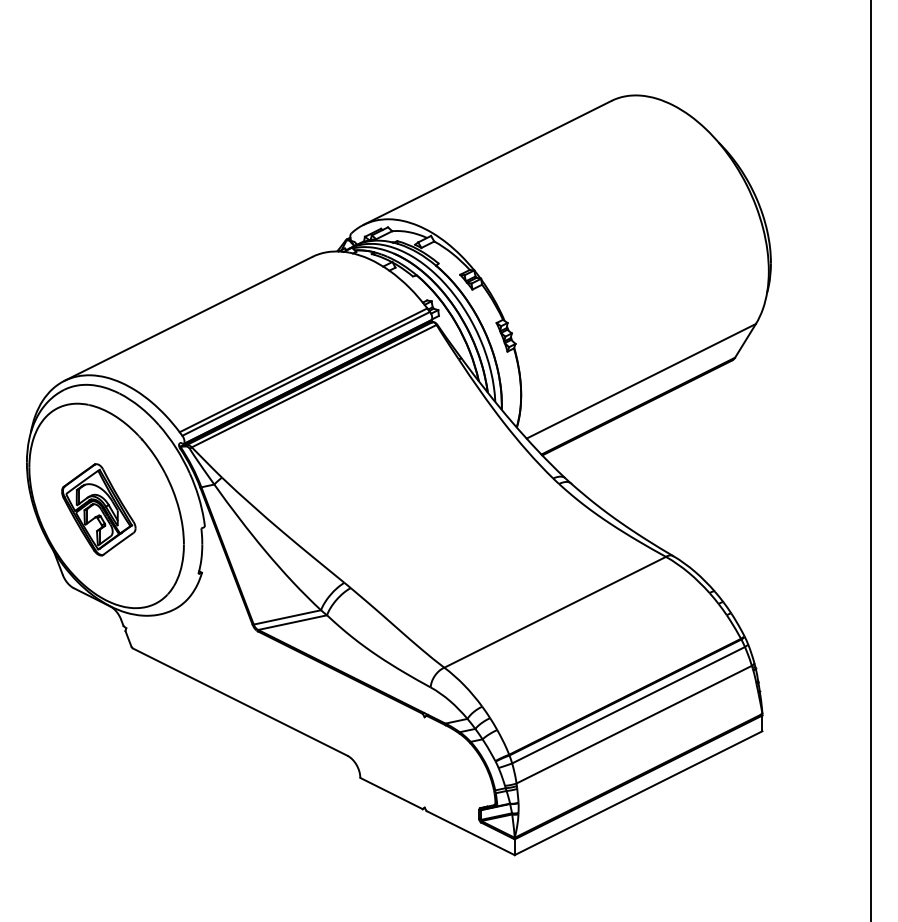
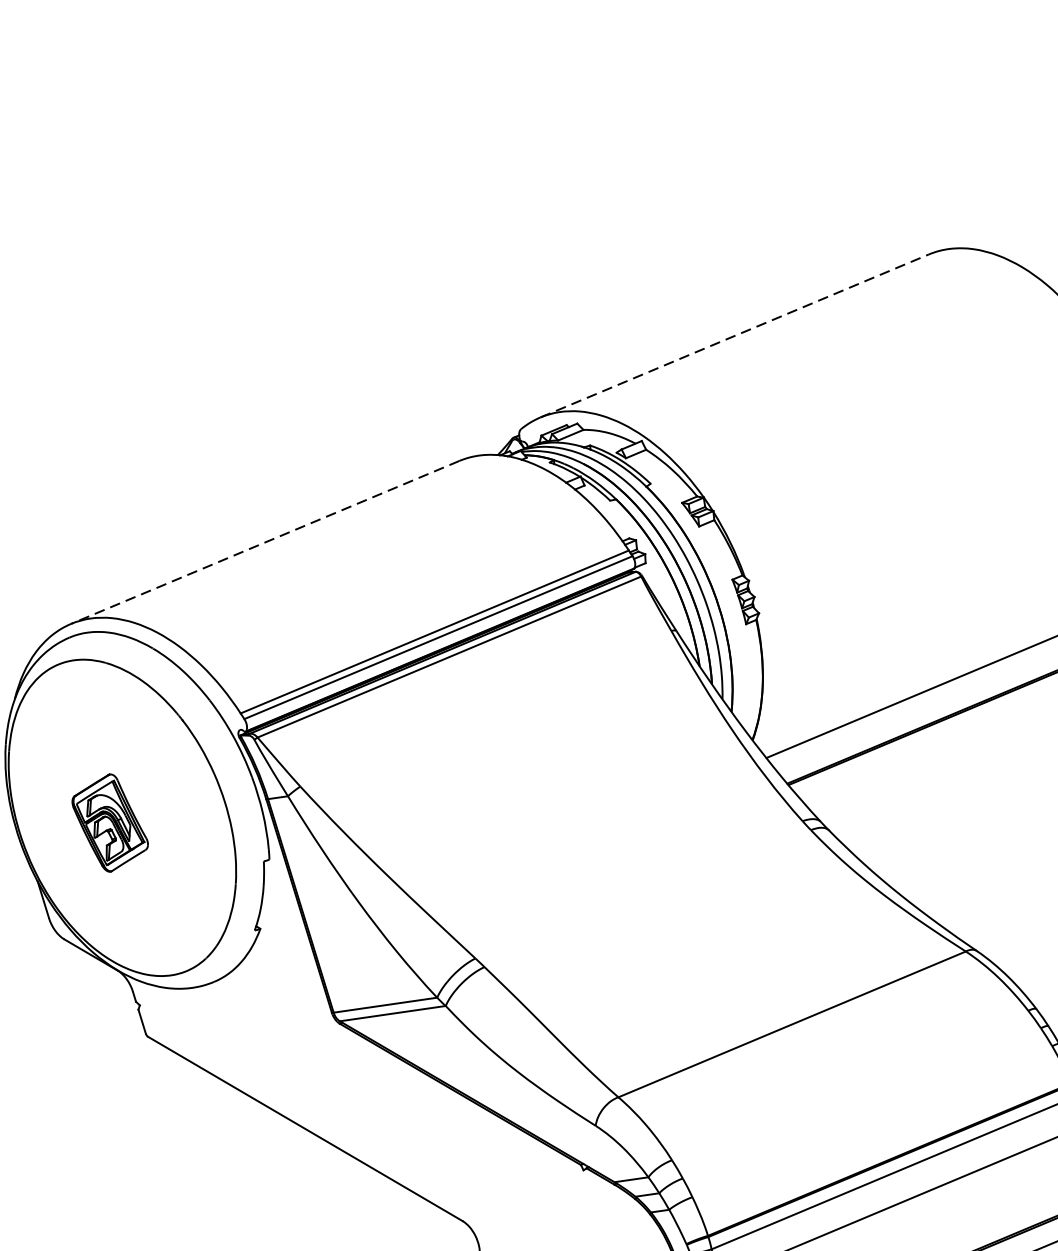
line: (487, 162) -> (734, 335), solid -> dashed
line: (187, 319) -> (263, 543), solid -> dashed
part: (98, 509) -> (109, 822), size x0.7

